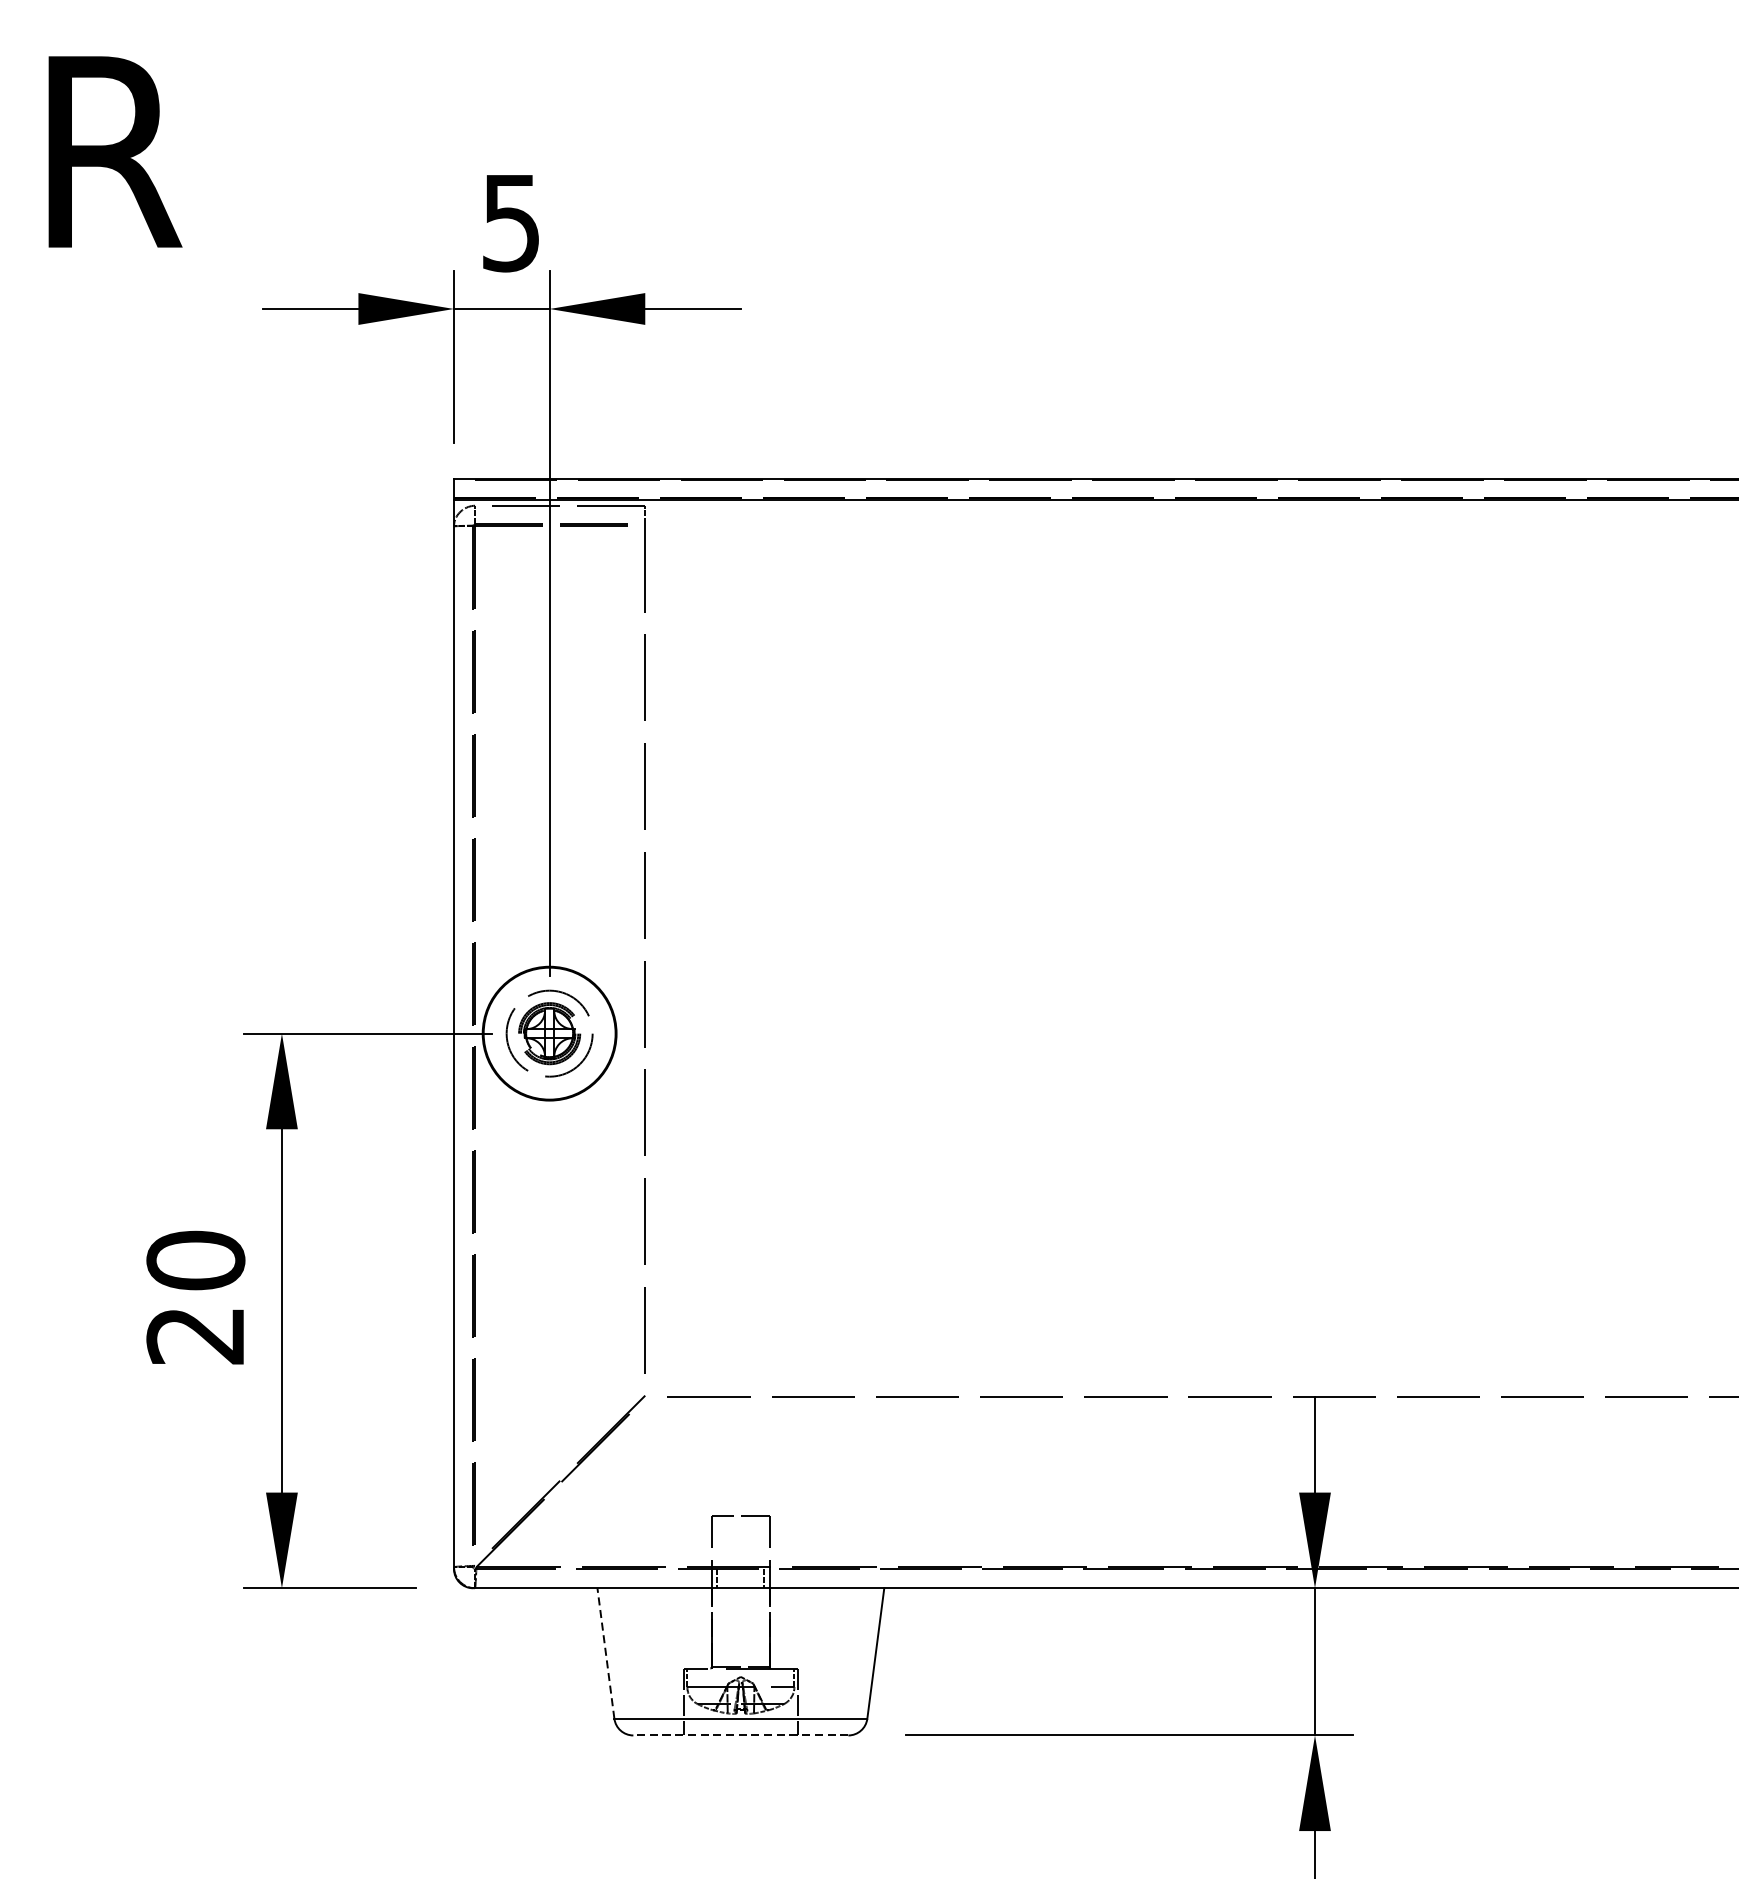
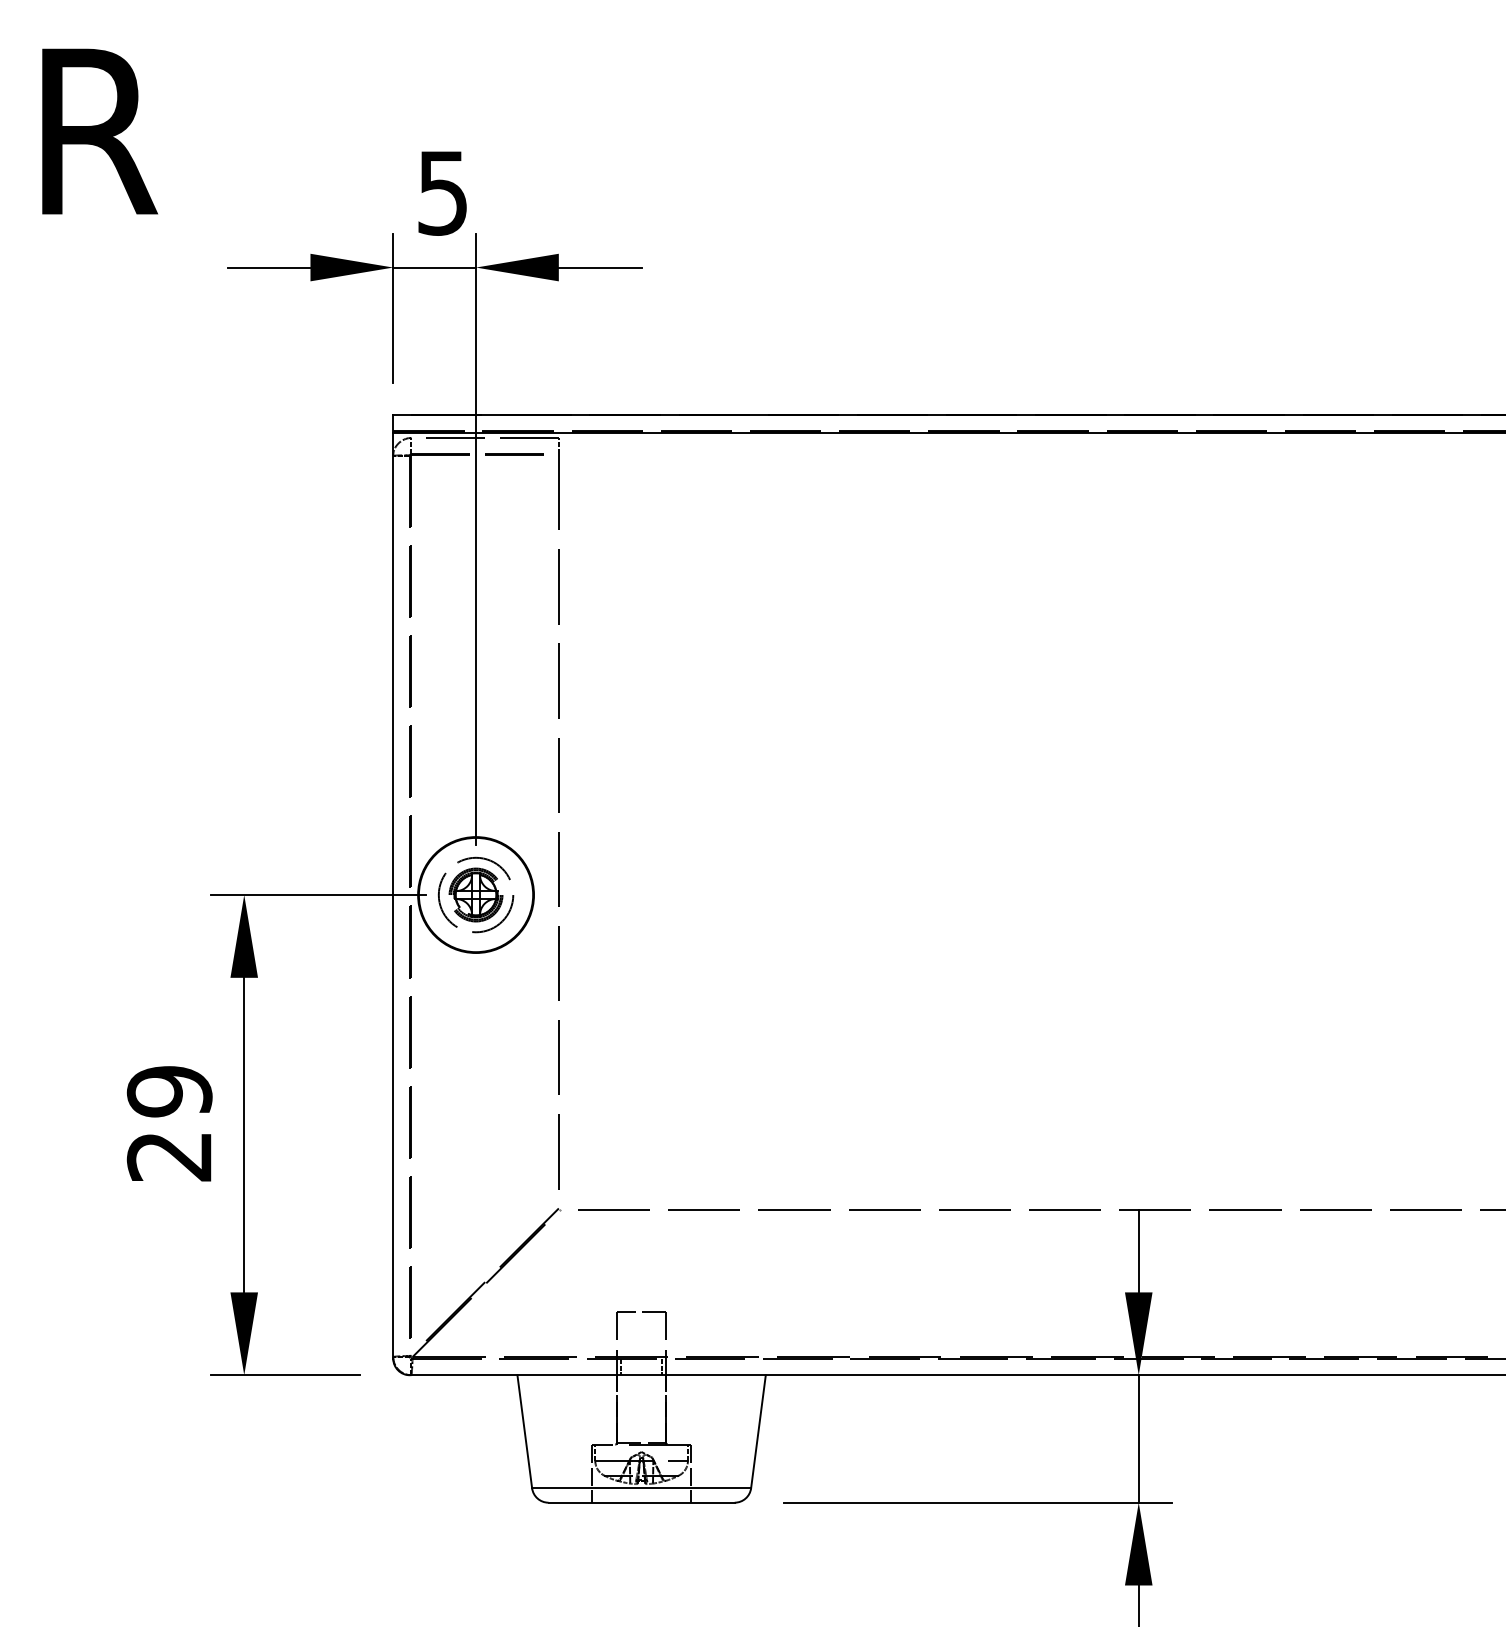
text: (195, 1260) -> (169, 1091), 20 -> 29
line: (605, 1653) -> (524, 1431), dashed -> solid
line: (740, 1735) -> (641, 1502), dashed -> solid

